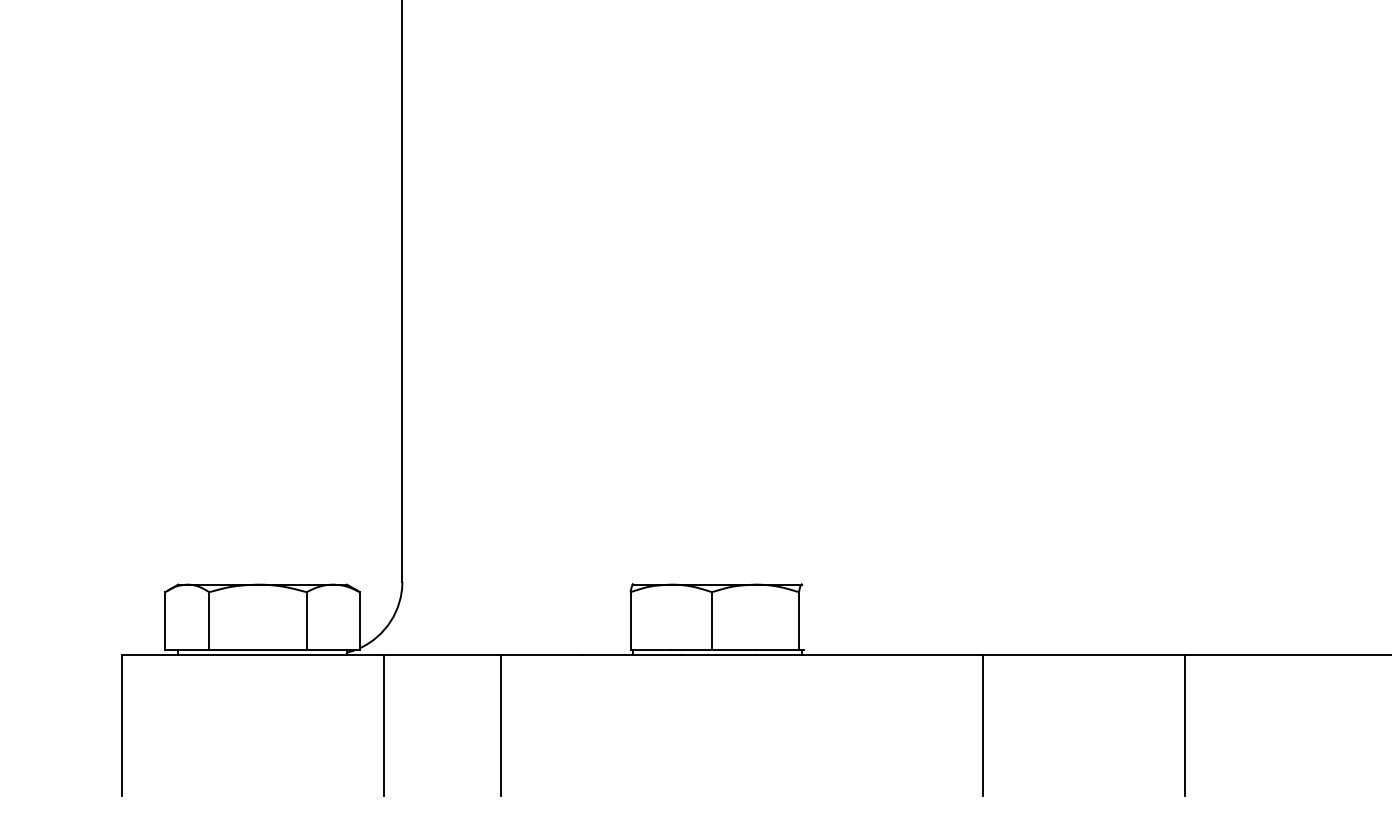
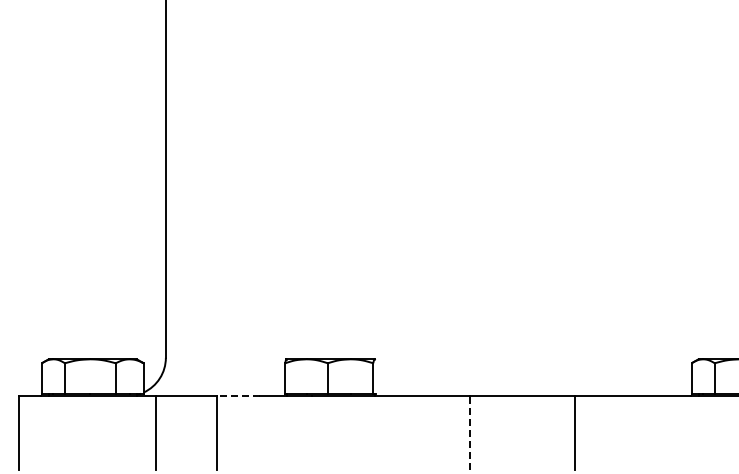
line: (539, 655) -> (237, 396), solid -> dashed
line: (982, 724) -> (469, 432), solid -> dashed

